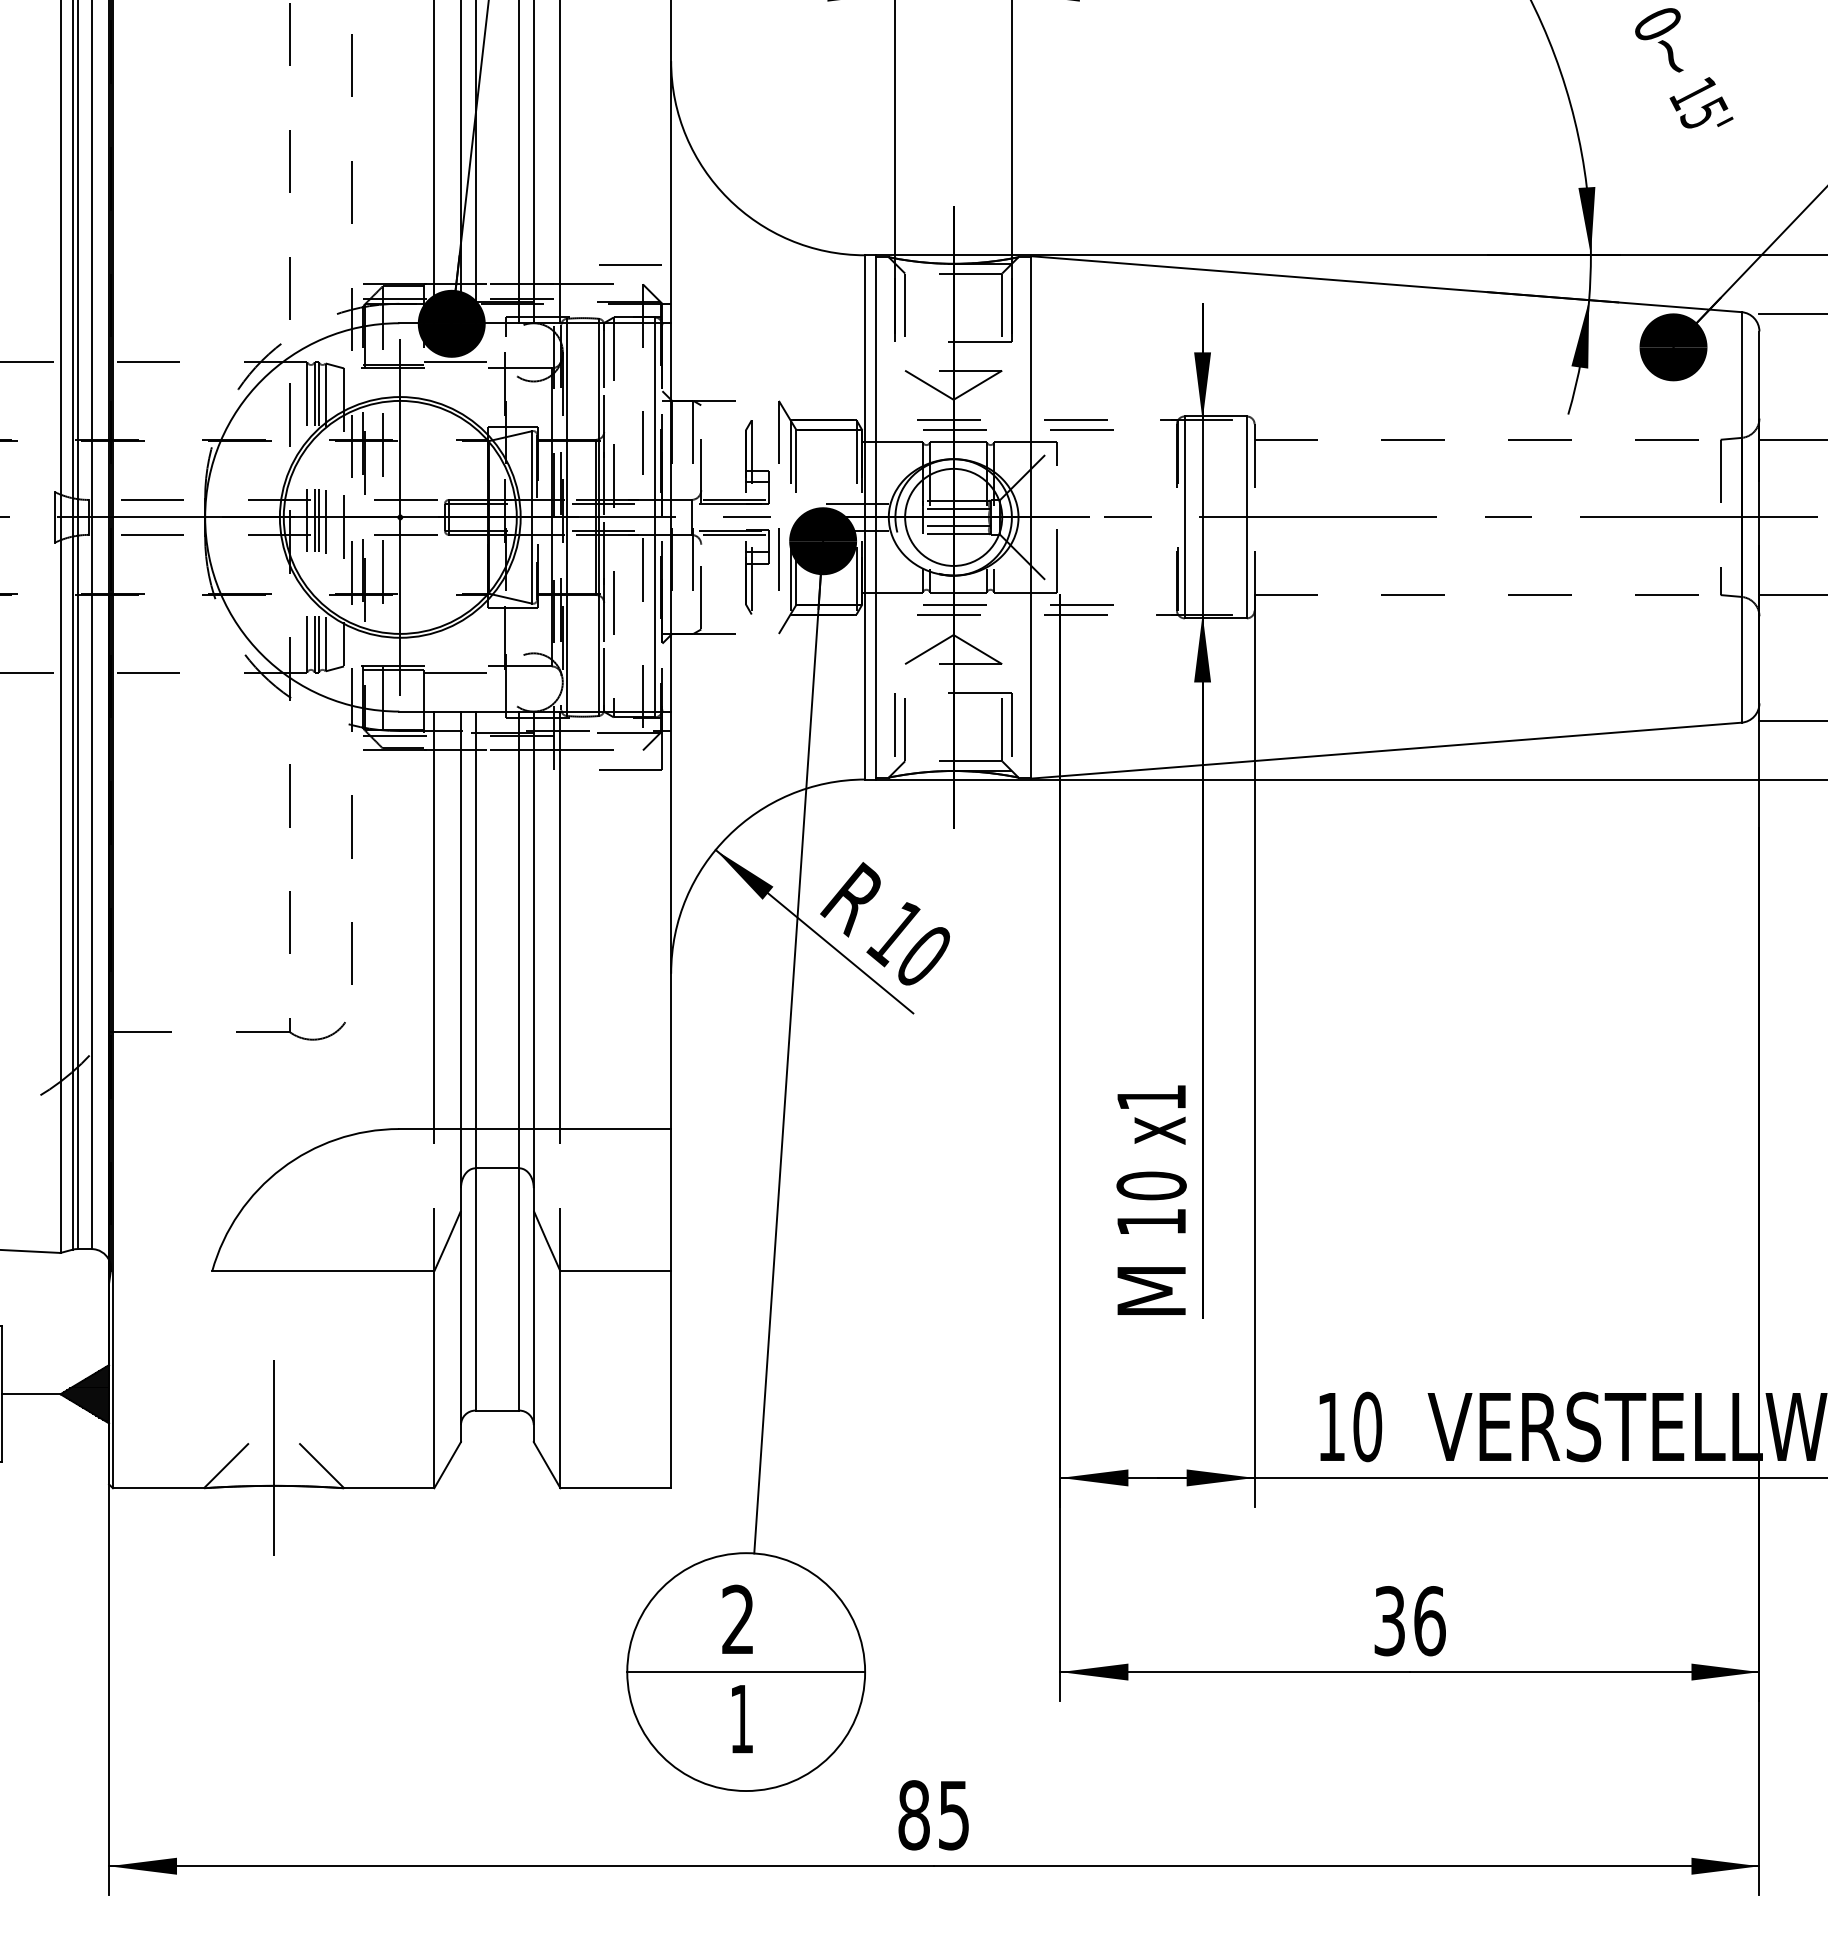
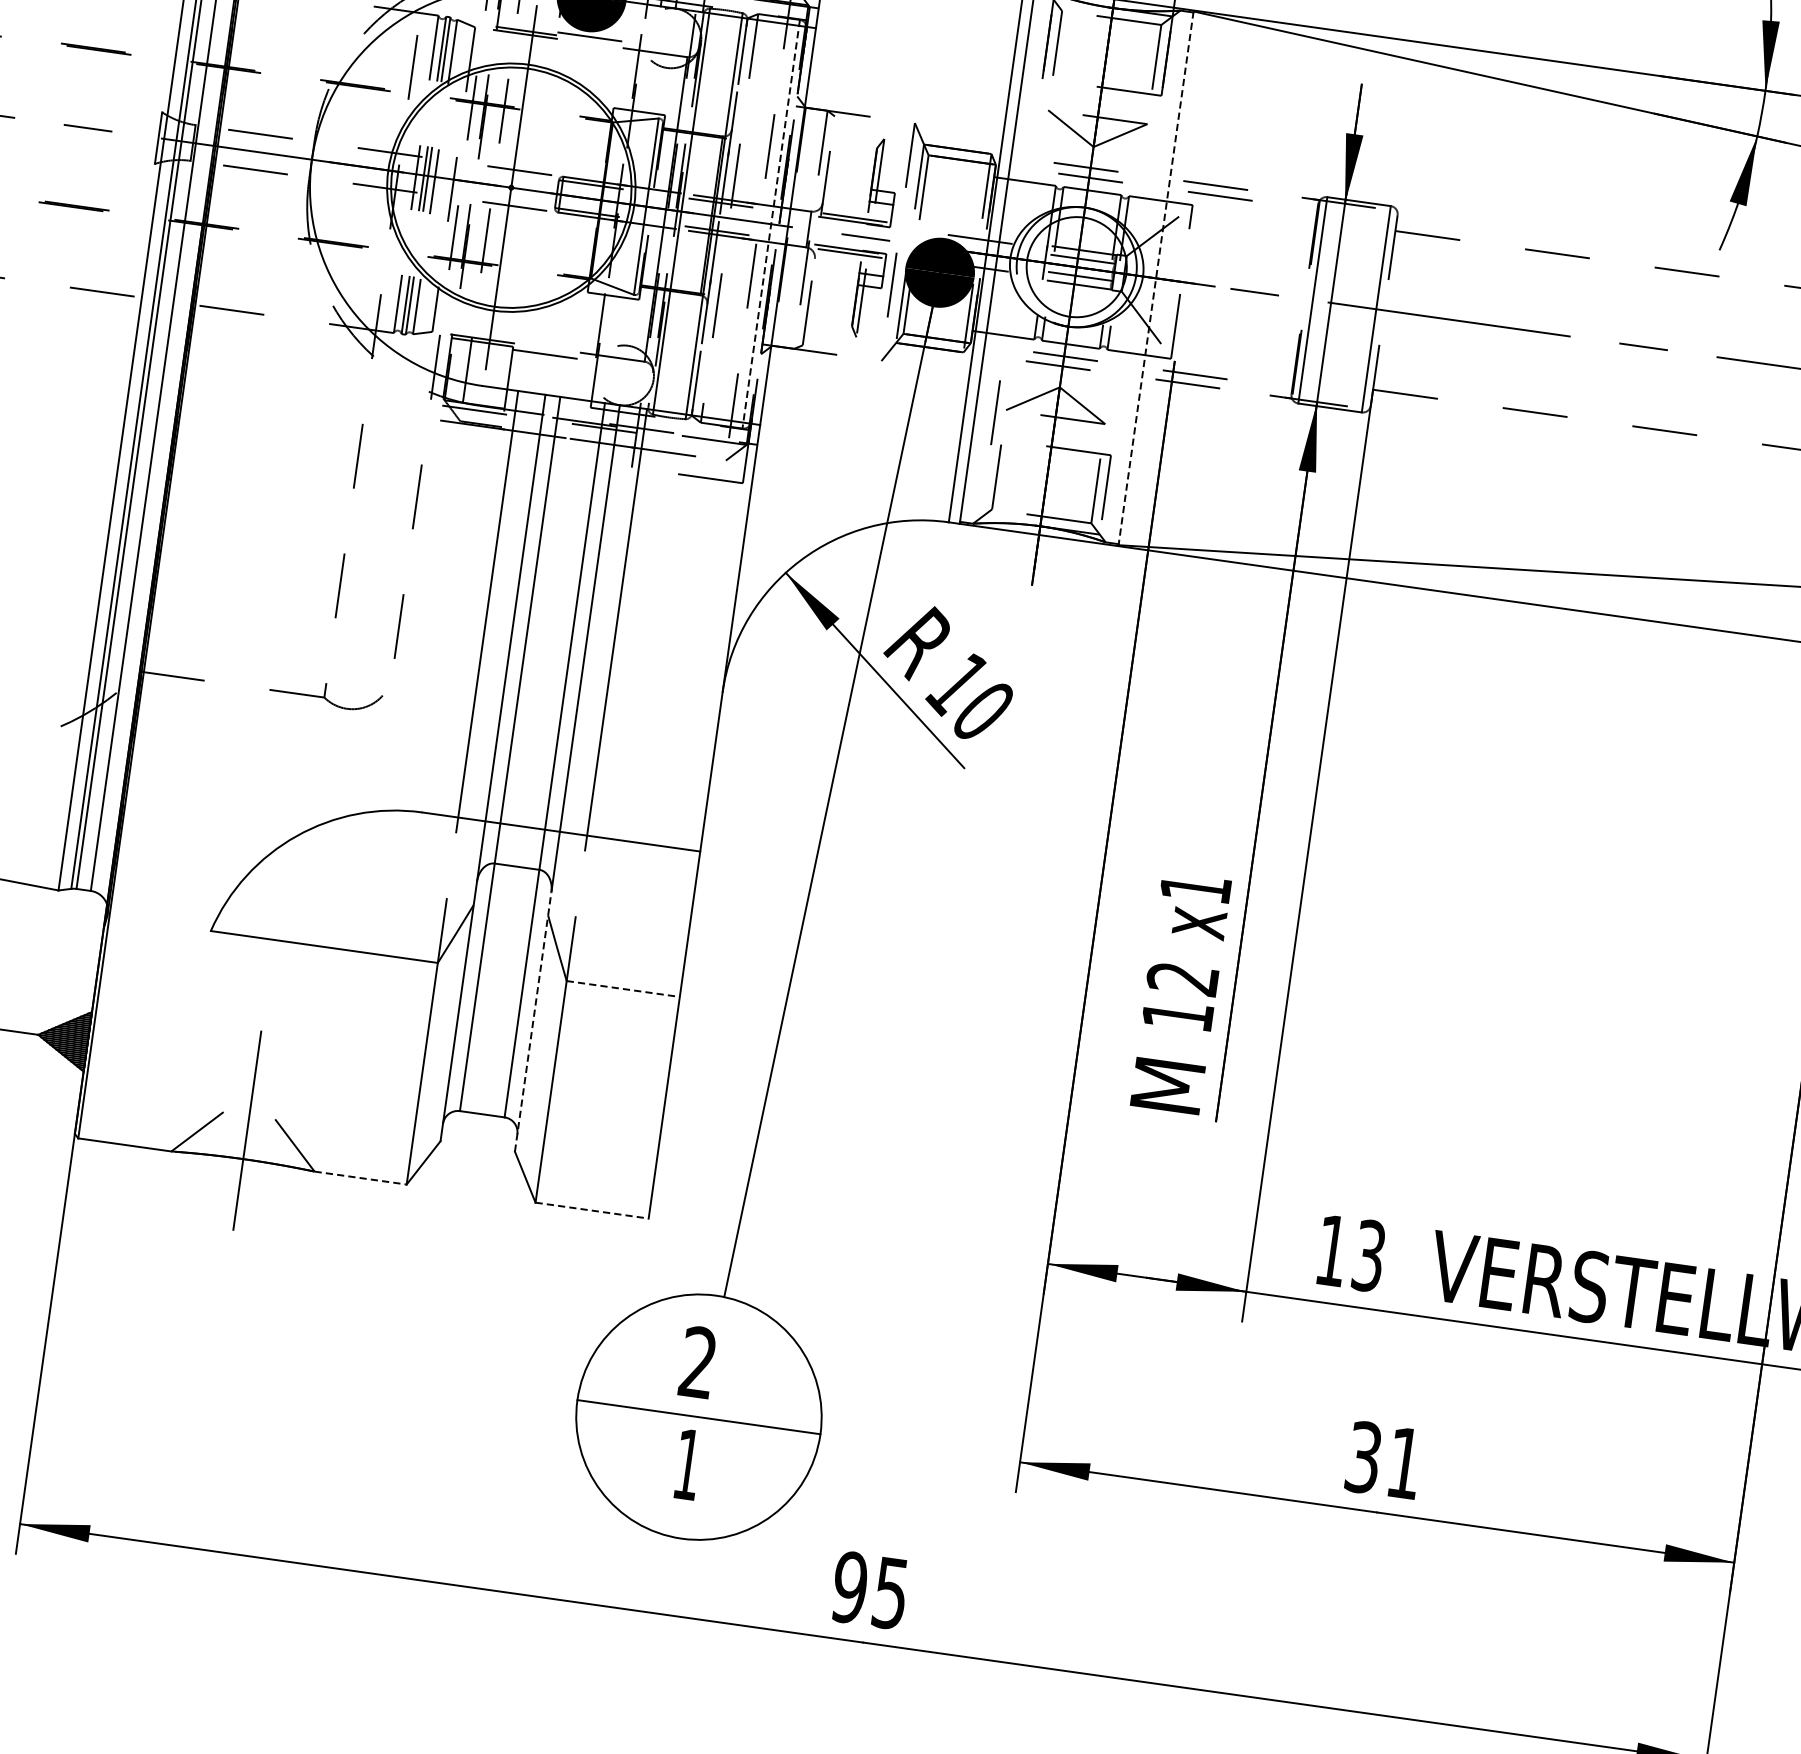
line: (654, 517) -> (771, 224), solid -> dashed
line: (1031, 517) -> (1156, 278), solid -> dashed
line: (894, 724) -> (994, 412), moved
text: (1151, 1185) -> (1182, 978), 10 -> 12
line: (616, 1271) -> (623, 989), solid -> dashed
line: (533, 1315) -> (532, 1022), solid -> dashed
text: (1367, 1426) -> (1369, 1255), 10 -> 13
line: (389, 1488) -> (360, 1178), solid -> dashed
line: (616, 1488) -> (592, 1210), solid -> dashed
text: (1429, 1621) -> (1404, 1463), 36 -> 31
text: (913, 1815) -> (849, 1587), 85 -> 95

